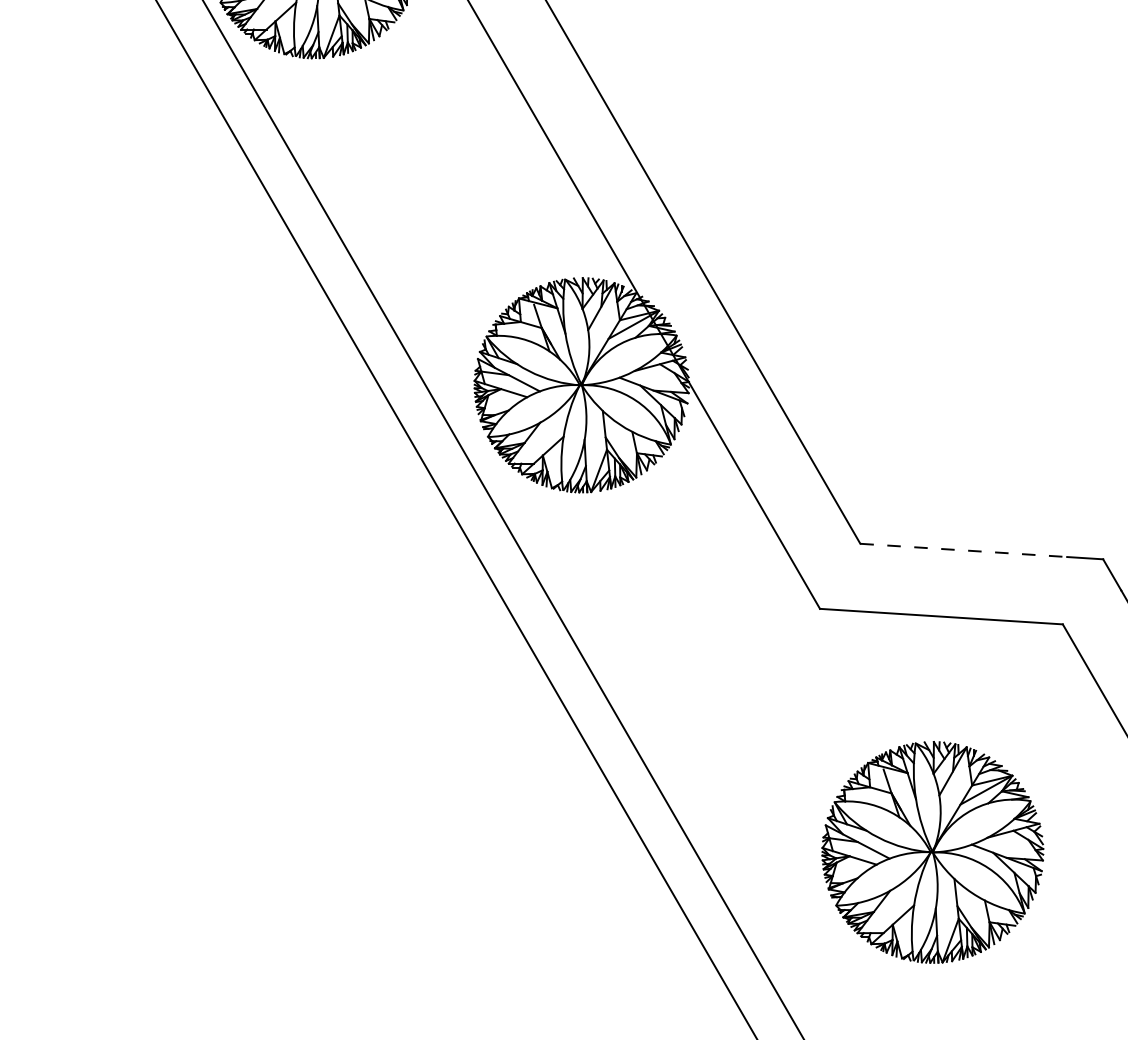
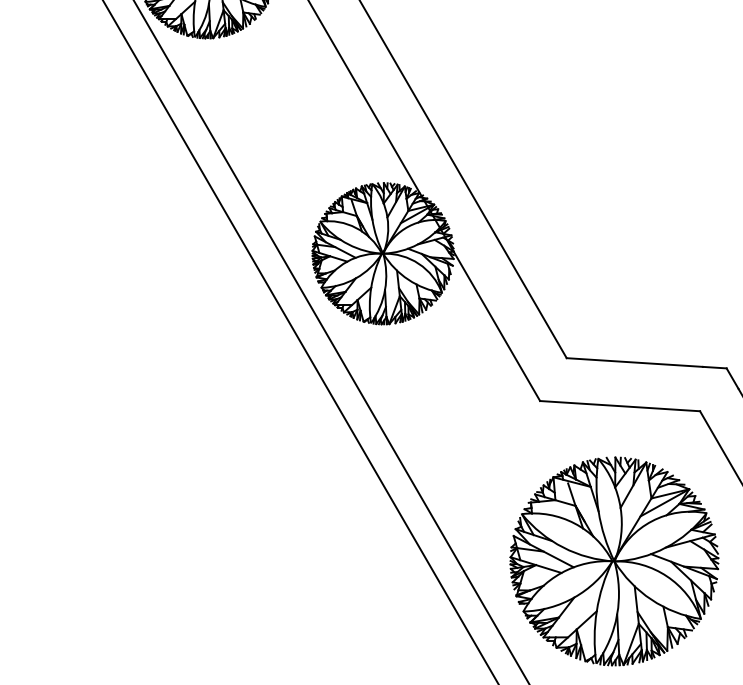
line: (964, 550) -> (635, 362), dashed -> solid
part: (932, 852) -> (614, 561), size x1.43

